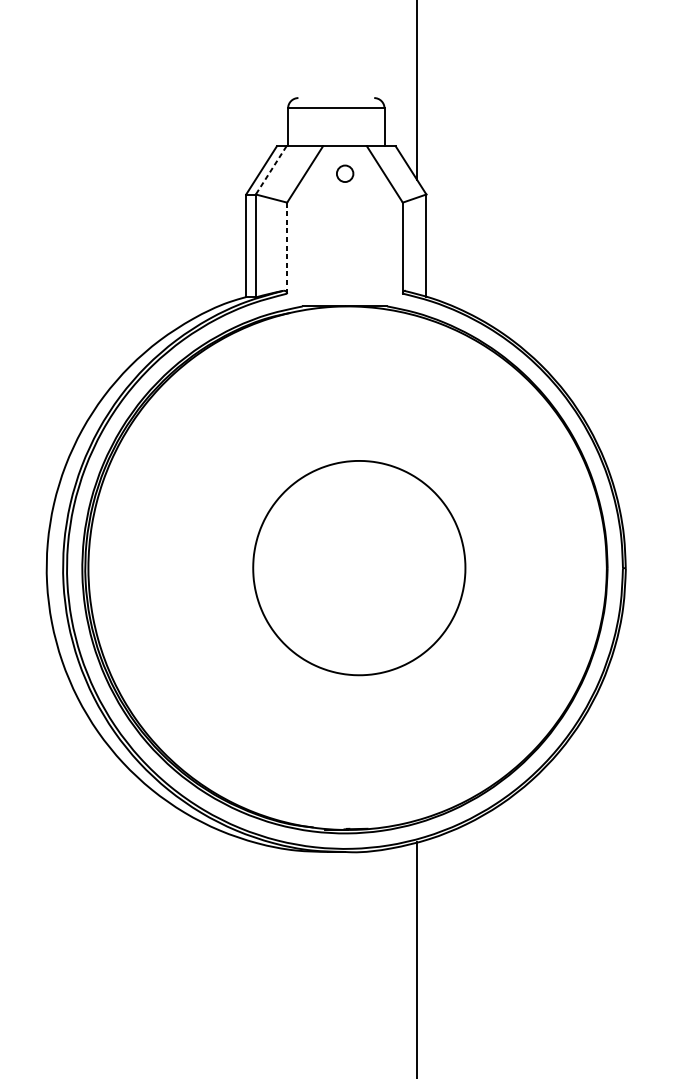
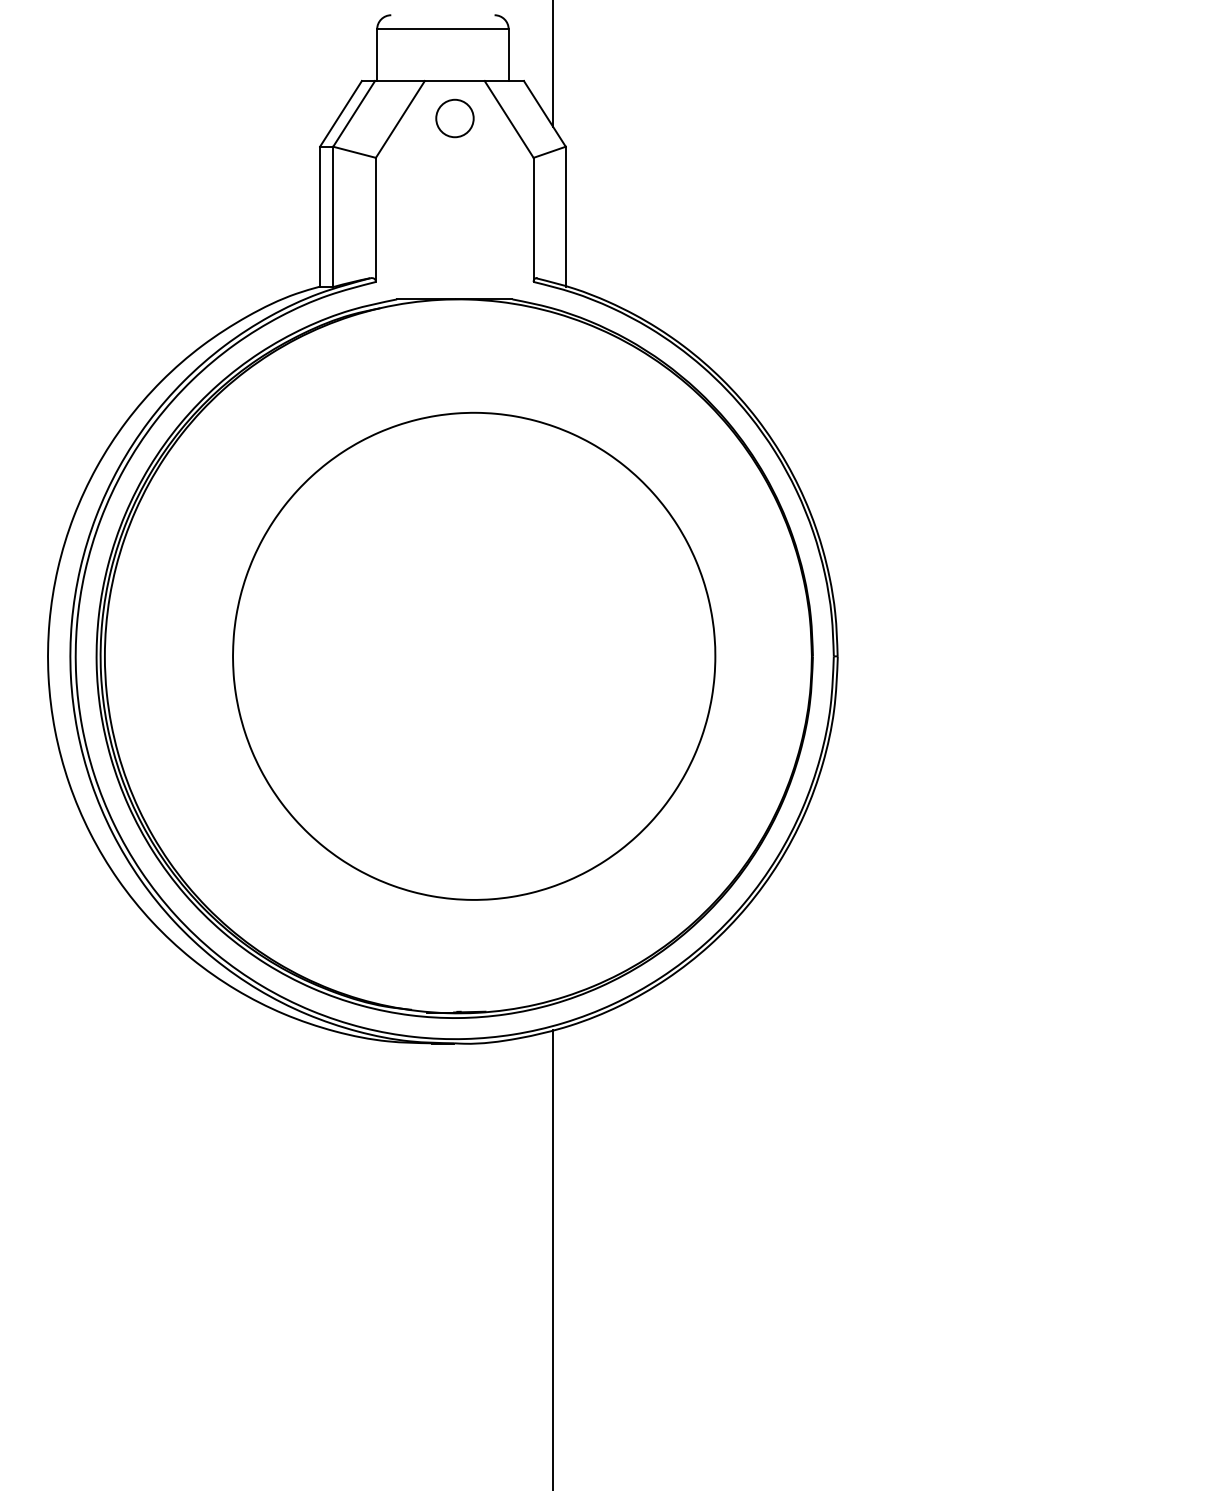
line: (271, 170) -> (354, 113), dashed -> solid
part: (344, 173) -> (454, 118), size x1.67
line: (286, 247) -> (375, 219), dashed -> solid
part: (359, 567) -> (474, 655), size x1.67

